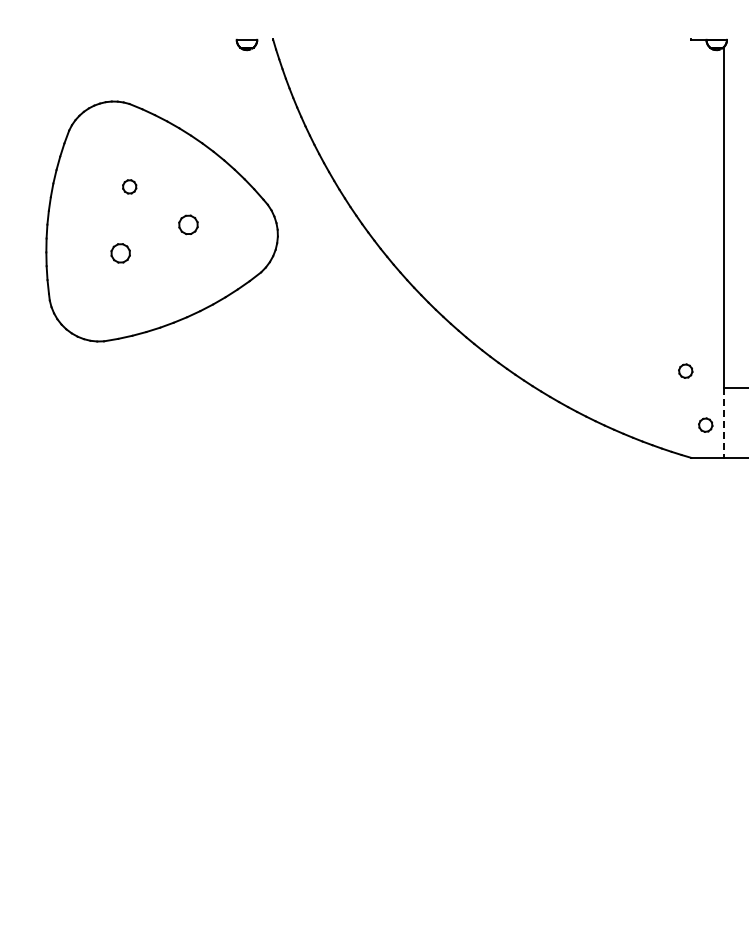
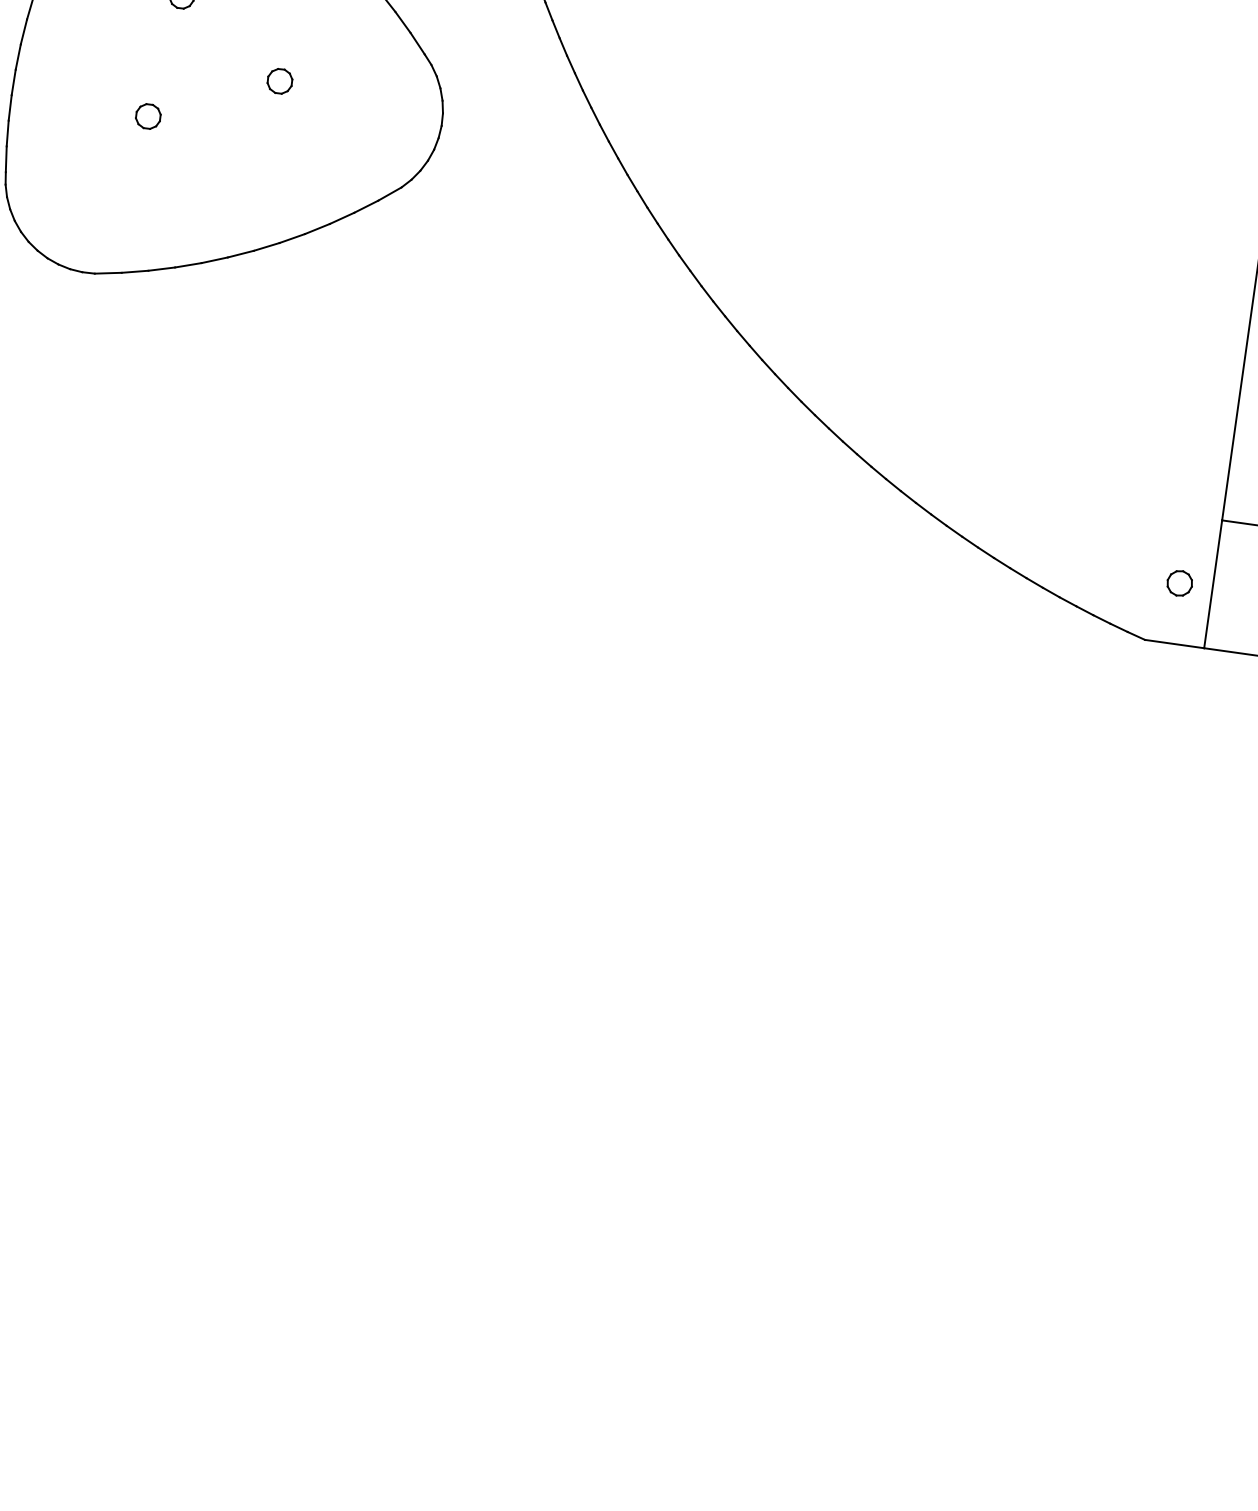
part: (187, 224) -> (278, 80), size x0.71
part: (120, 253) -> (147, 116), size x0.71
part: (685, 370) -> (1156, 477), removed
line: (723, 423) -> (1212, 584), dashed -> solid

